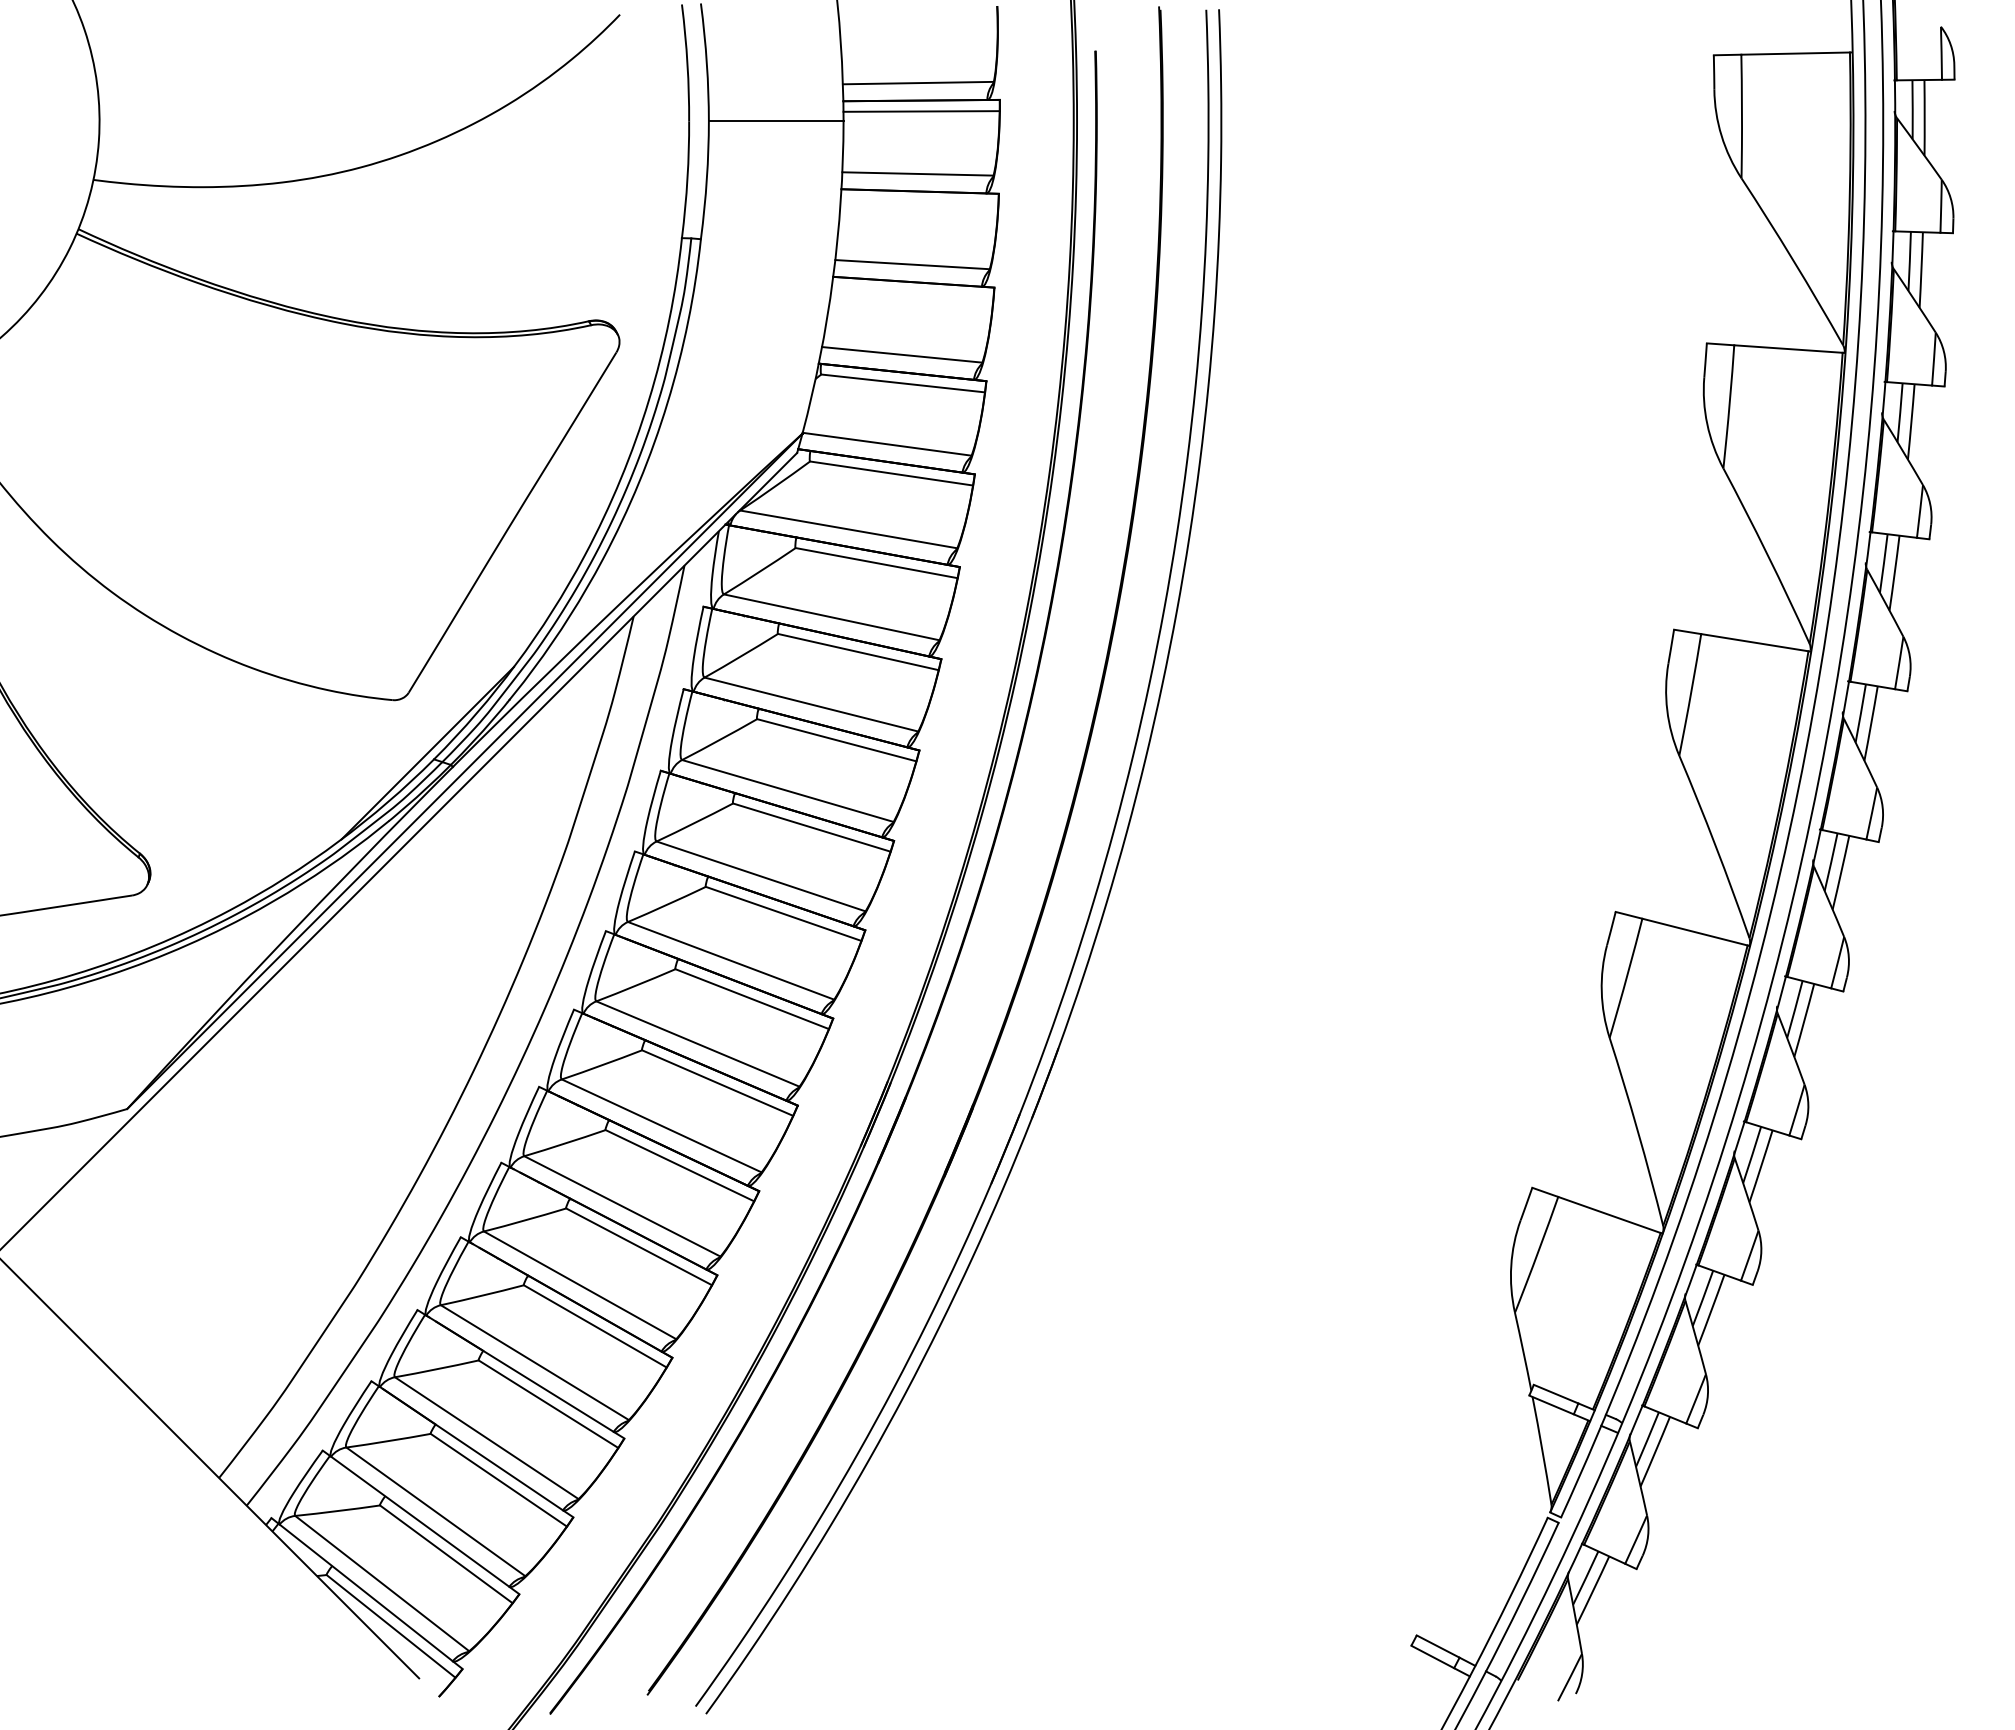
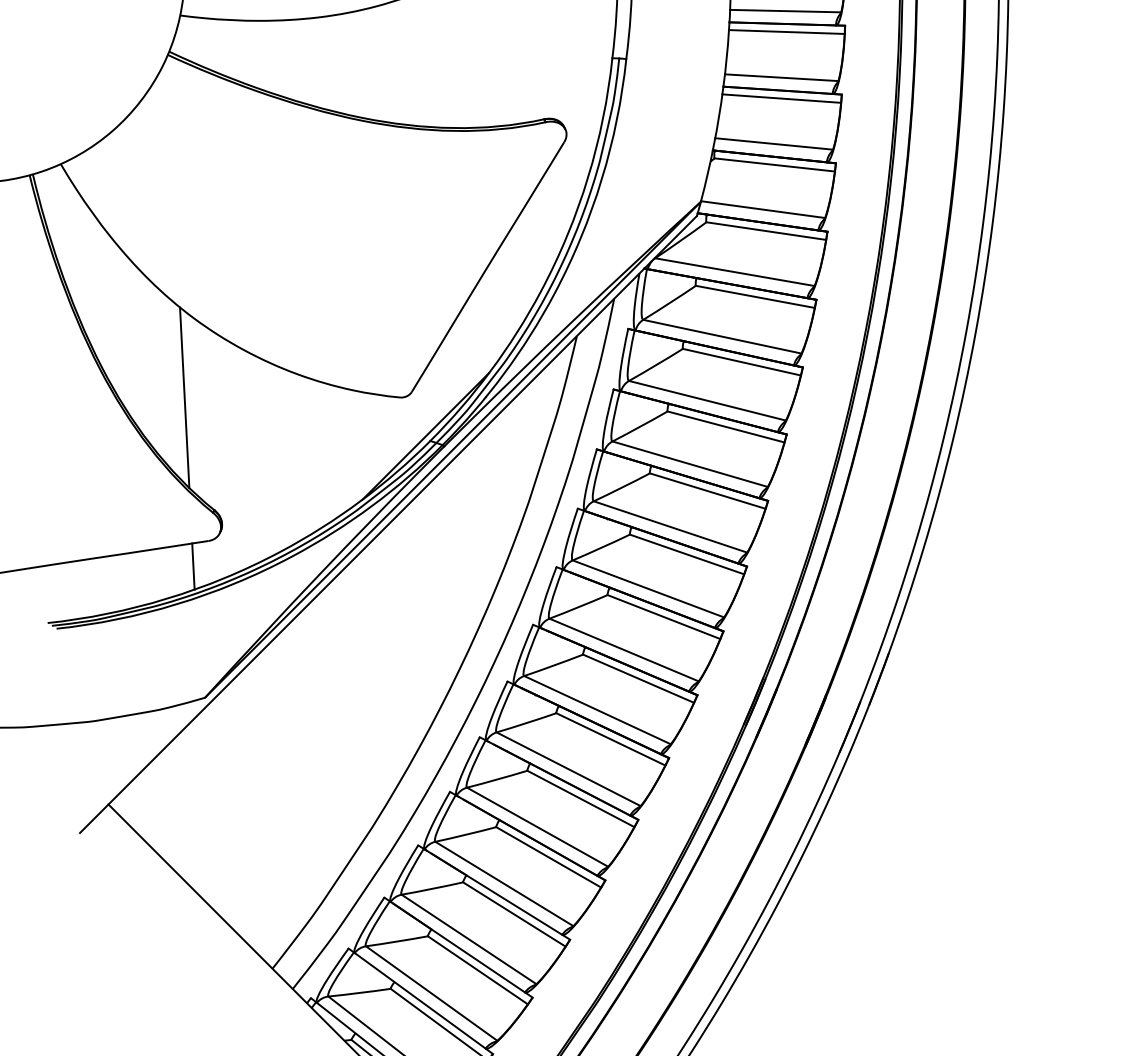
line: (919, 202) -> (786, 32), added
line: (912, 292) -> (781, 98), added
line: (99, 700) -> (184, 397), added
line: (111, 929) -> (193, 565), added

